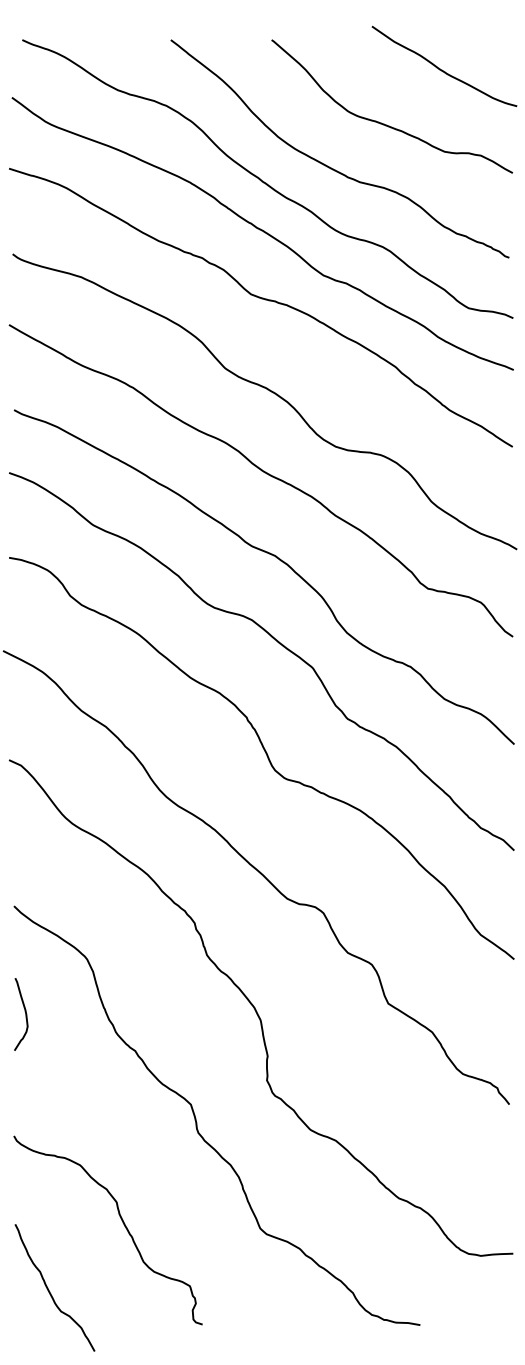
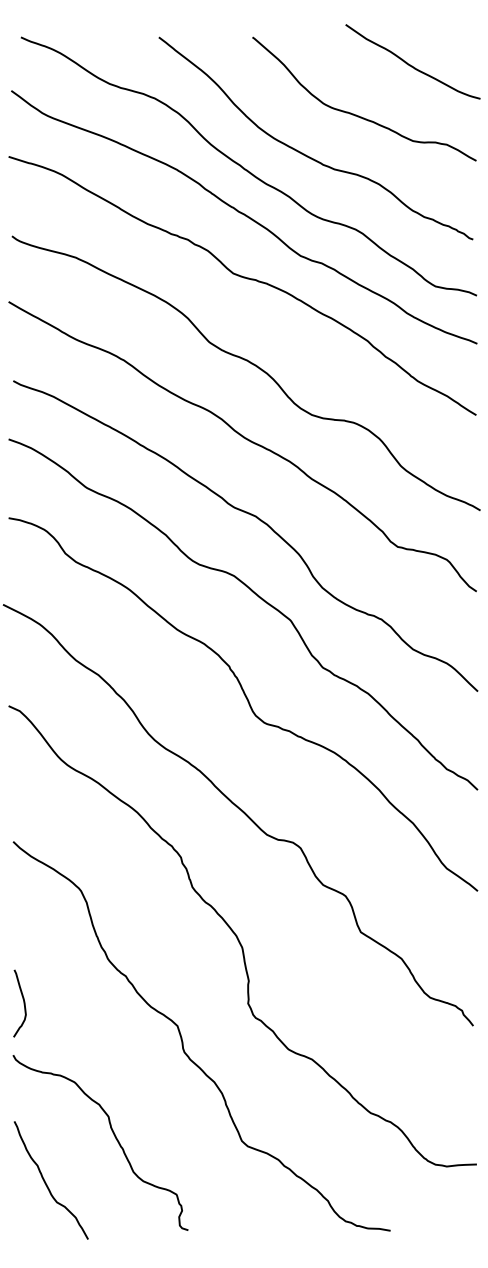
curve: (25, 1014) -> (23, 1003), moved
curve: (49, 1289) -> (46, 1181), moved

